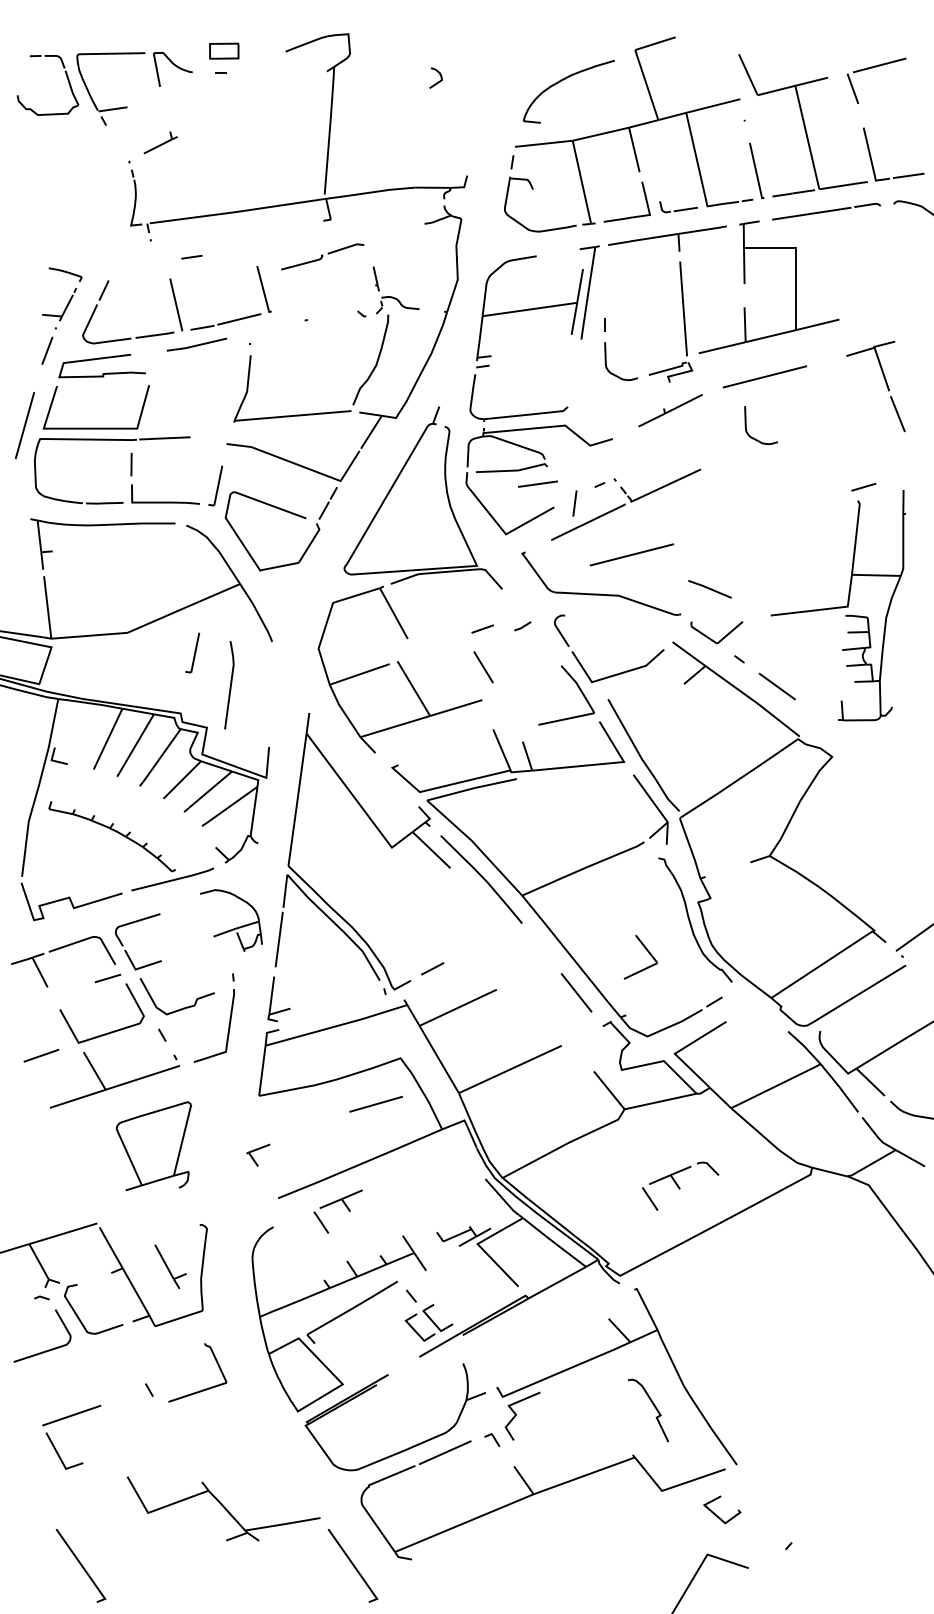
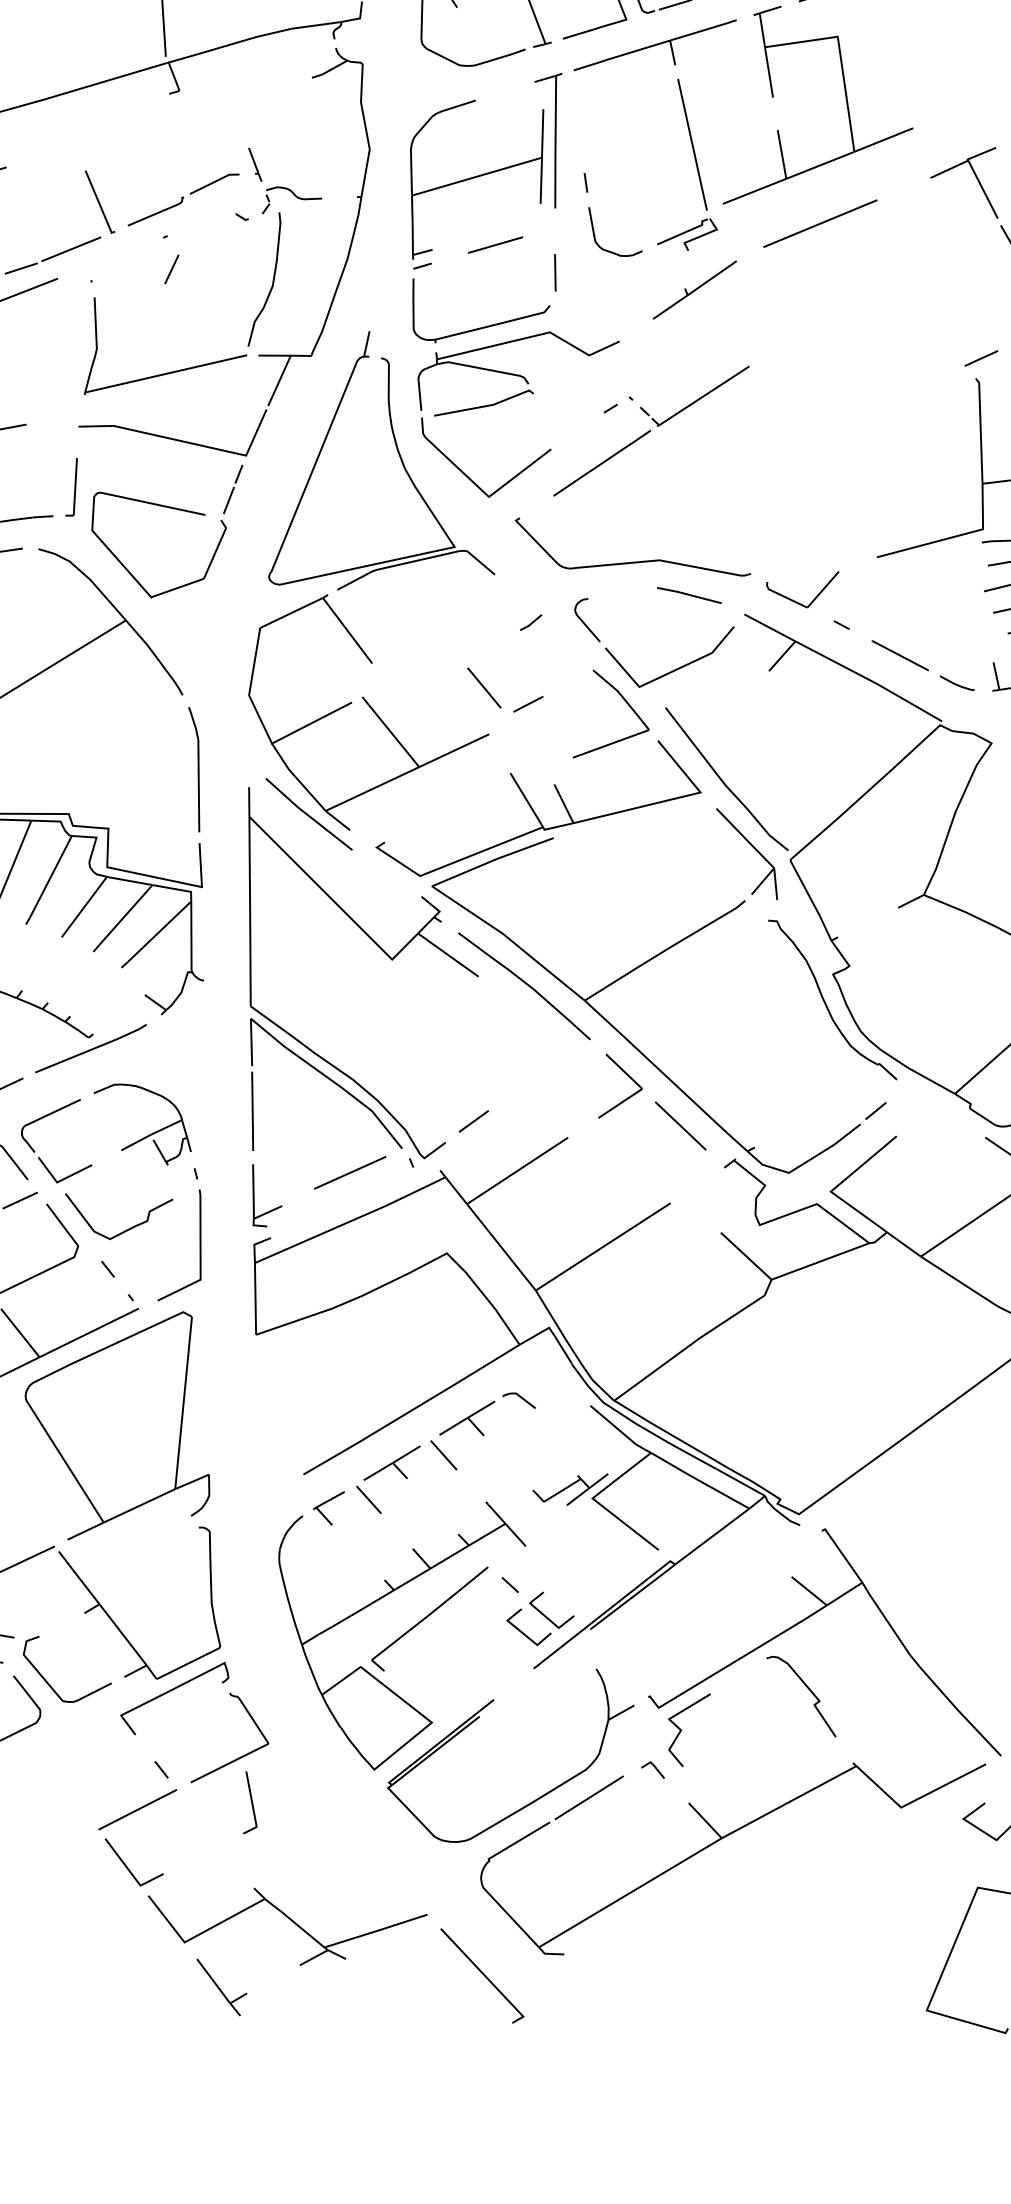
part: (322, 256) -> (183, 198), moved
line: (307, 343) -> (171, 269), added
part: (748, 432) -> (808, 305), removed
line: (537, 483) -> (494, 244), moved
line: (574, 503) -> (554, 272), moved
line: (631, 554) -> (669, 499), removed
line: (709, 589) -> (688, 595), moved
line: (482, 628) -> (527, 703), moved
part: (192, 652) -> (72, 726), removed
line: (230, 685) -> (198, 769), moved
line: (813, 711) -> (956, 683), added
line: (348, 737) -> (308, 813), added
part: (235, 927) -> (150, 1133), moved
part: (646, 950) -> (624, 1073), moved
line: (375, 1103) -> (349, 1171), moved
part: (153, 1145) -> (117, 1425), size x1.67
part: (258, 1154) -> (330, 1508), moved
part: (680, 1185) -> (483, 1430), moved
part: (170, 1266) -> (223, 1986), moved
part: (165, 1341) -> (174, 1698), added
curve: (654, 1407) -> (809, 1691), moved
part: (64, 1419) -> (128, 1816), moved
line: (208, 1421) -> (250, 1801), added
line: (80, 1565) -> (100, 2029), removed

